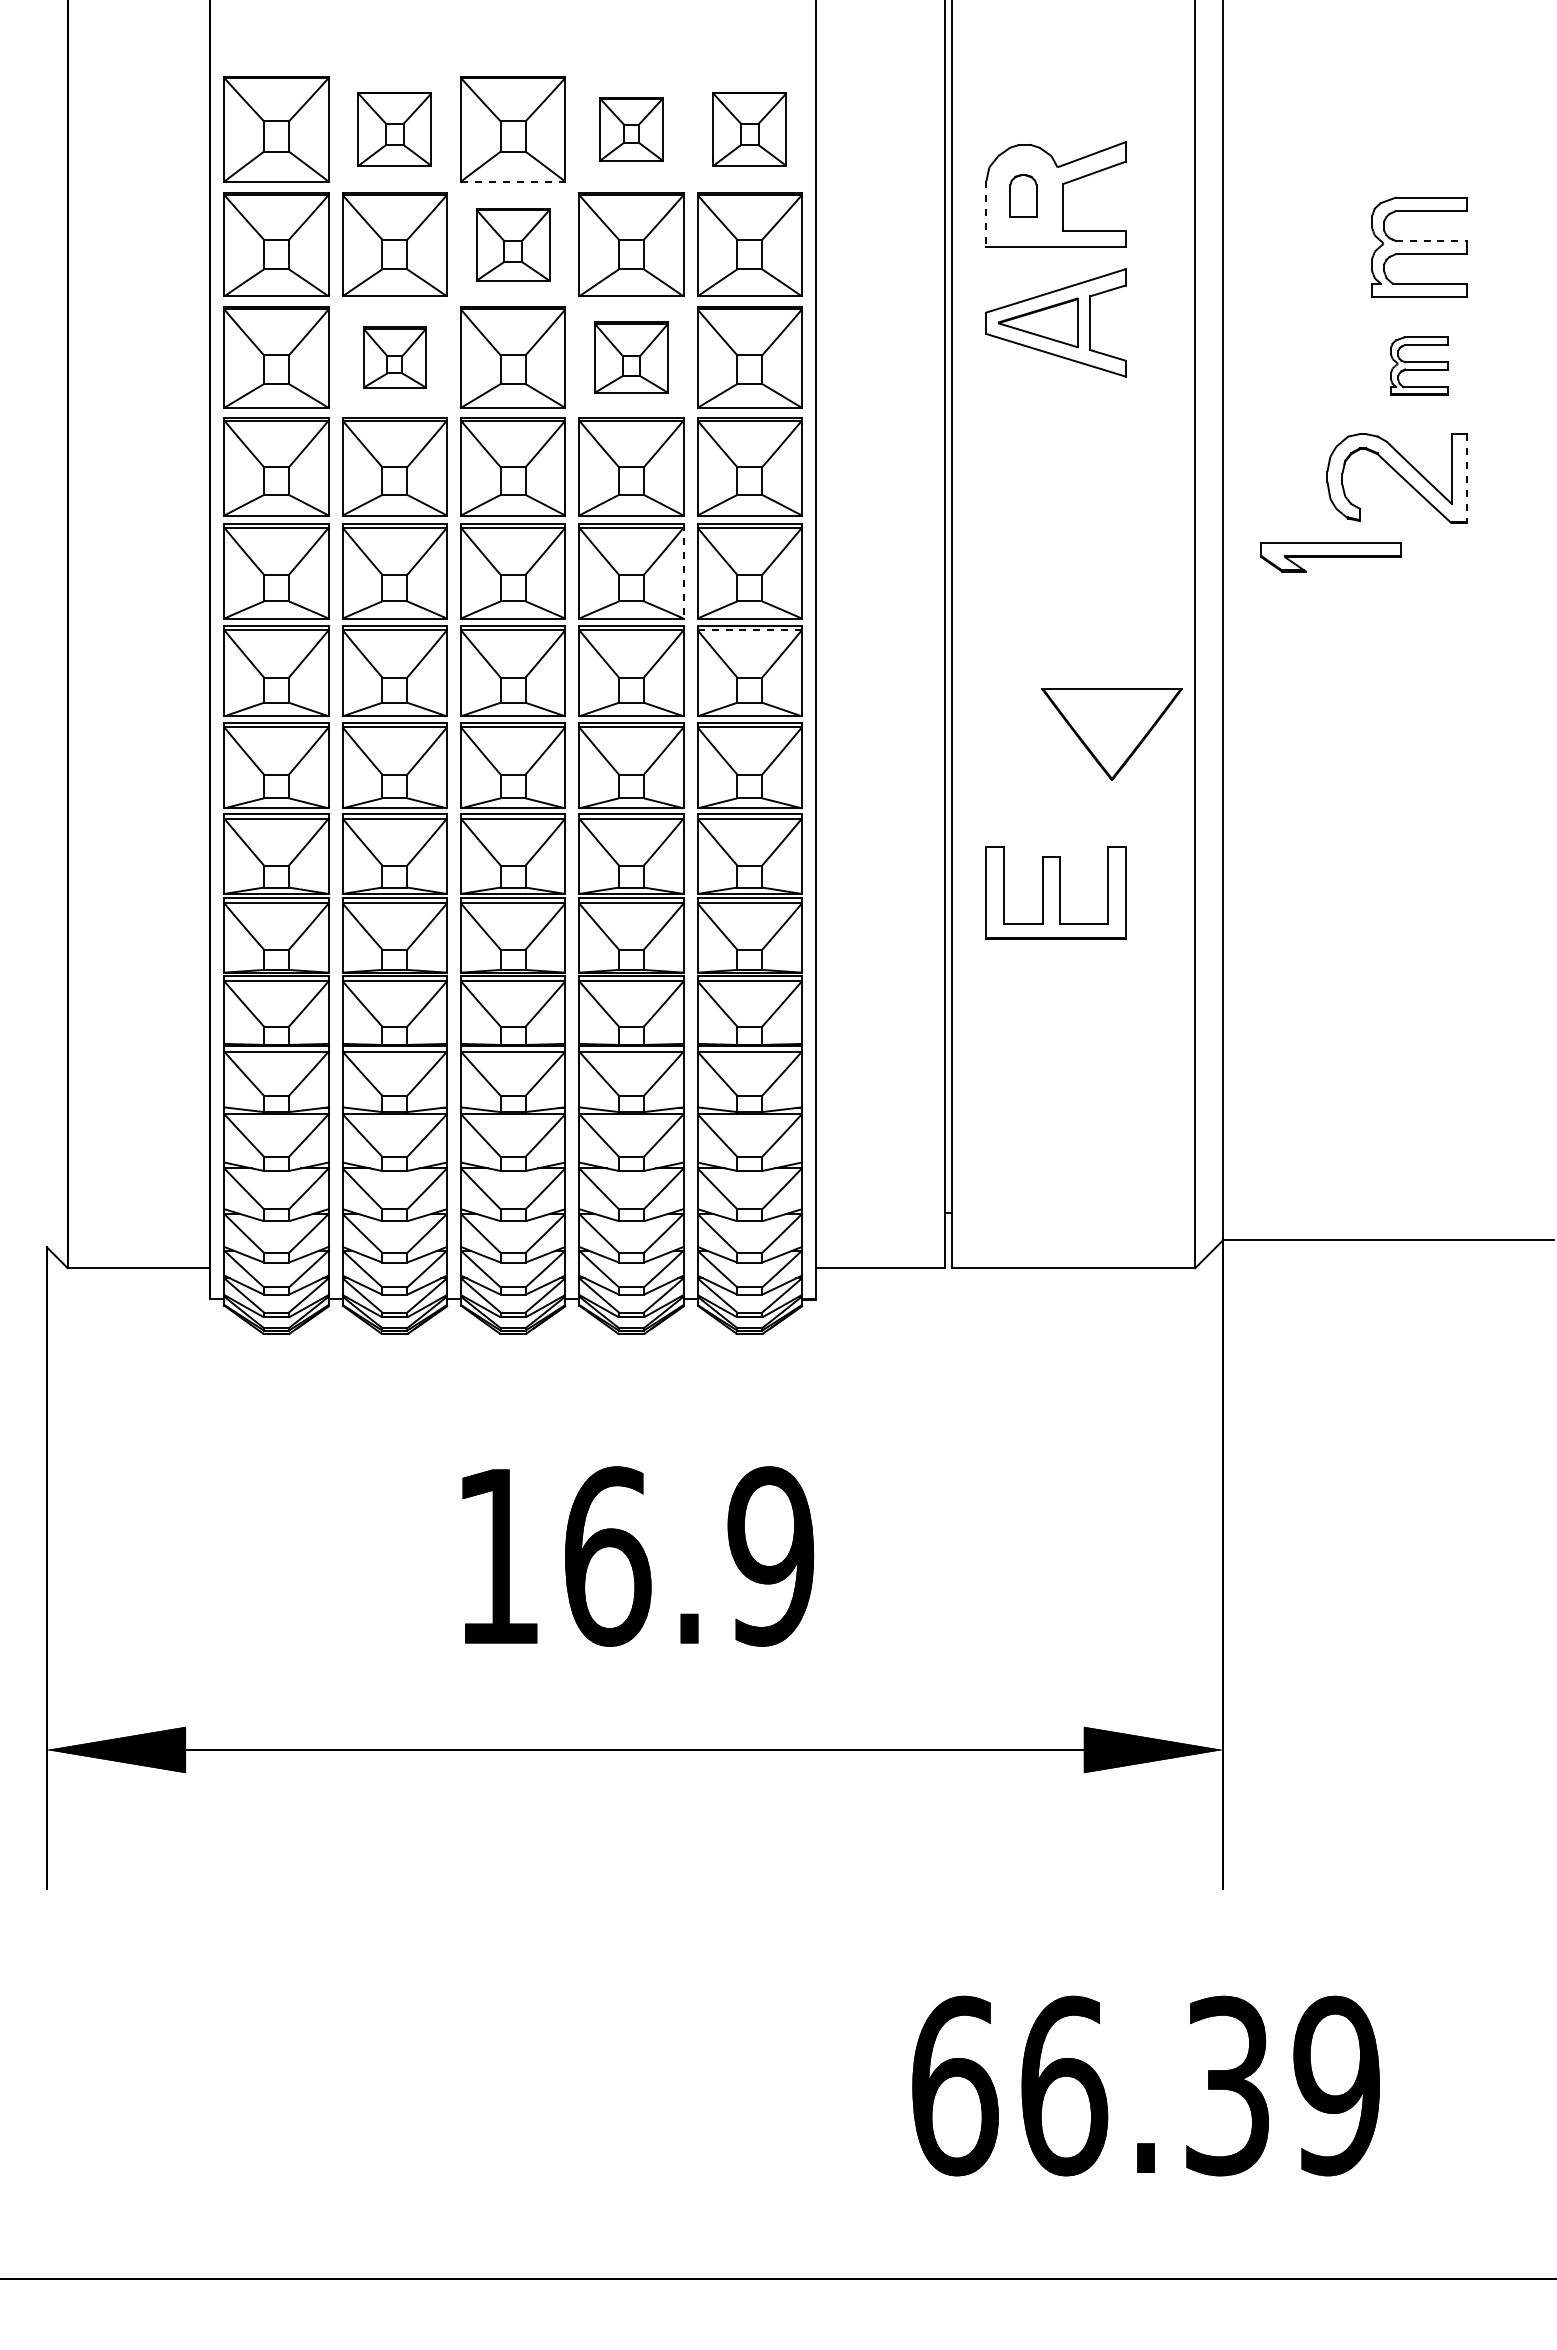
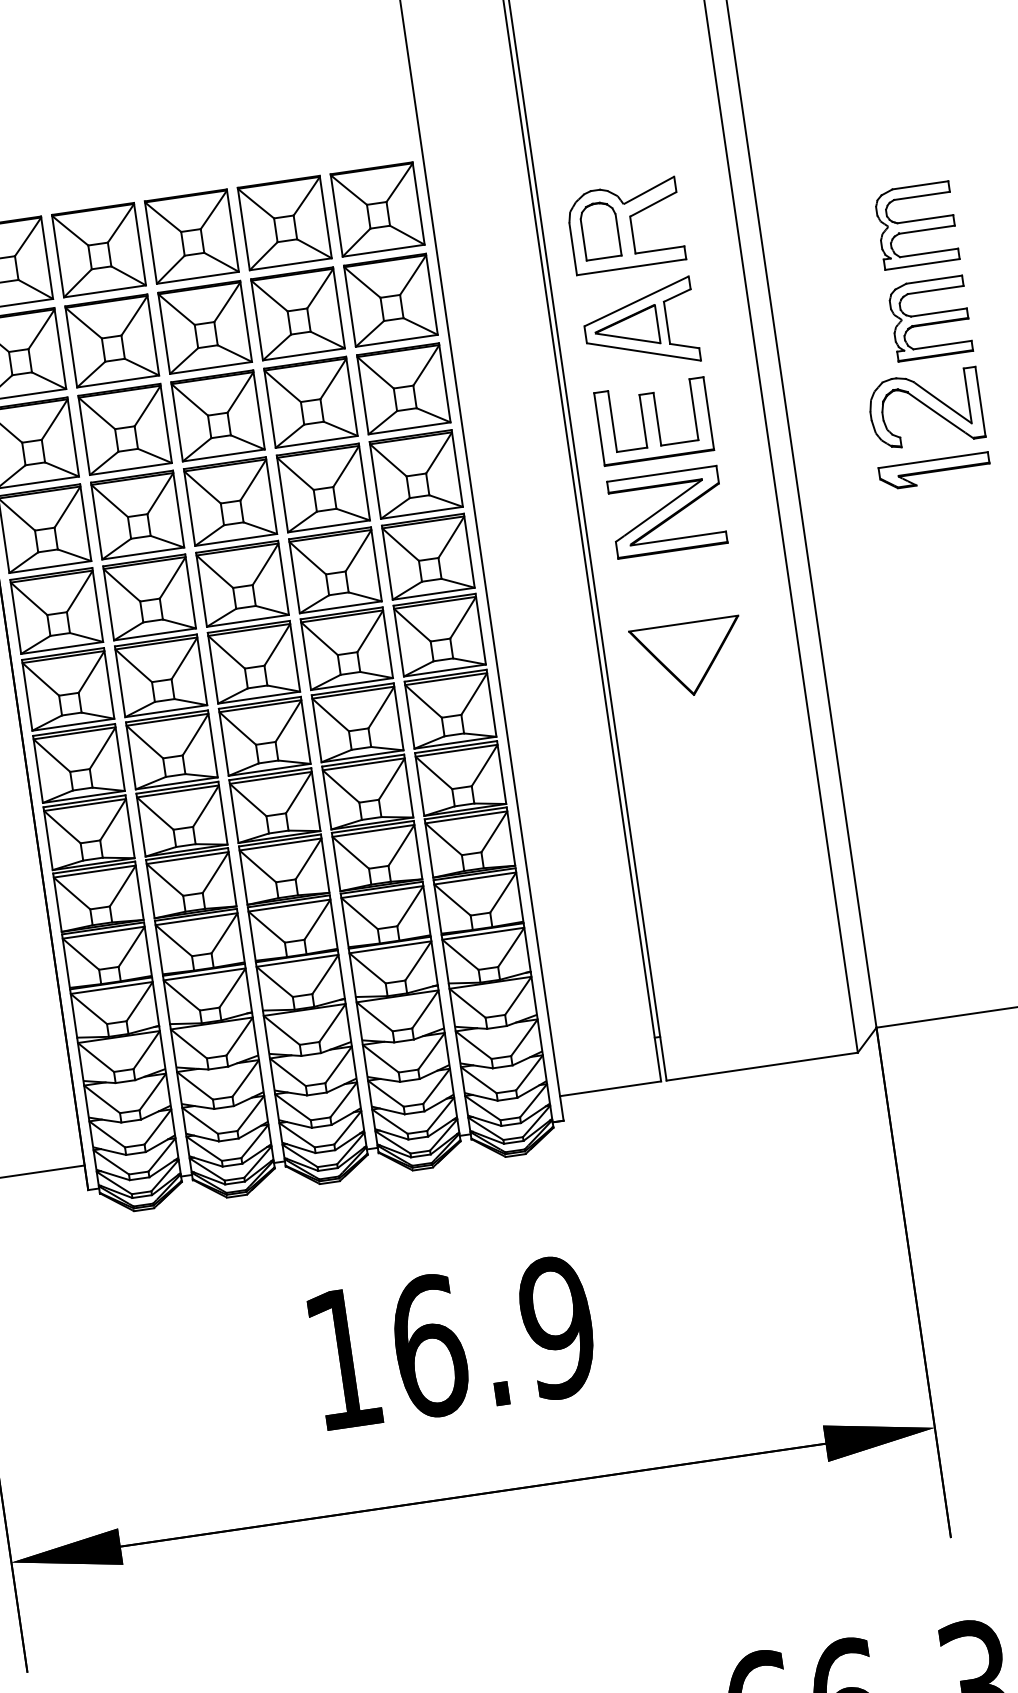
part: (394, 129) -> (98, 250), size x1.43
part: (631, 129) -> (284, 223), size x1.67
part: (749, 129) -> (377, 209), size x1.43
line: (513, 181) -> (198, 277), dashed -> solid
part: (1023, 195) -> (600, 230), size x1.67
line: (986, 214) -> (573, 249), dashed -> solid
line: (1431, 240) -> (925, 218), dashed -> solid
part: (512, 244) -> (204, 327), size x1.43
part: (394, 357) -> (124, 429), size x1.67
part: (631, 357) -> (310, 402), size x1.43
part: (1419, 365) -> (930, 318), size x1.67
line: (1466, 478) -> (980, 401), dashed -> solid
part: (1330, 557) -> (934, 471), moved
part: (1055, 559) -> (666, 512), added
line: (683, 571) -> (376, 564), dashed -> solid
line: (750, 630) -> (435, 603), dashed -> solid
part: (1111, 734) -> (688, 659), moved
part: (1055, 892) -> (653, 421), moved

